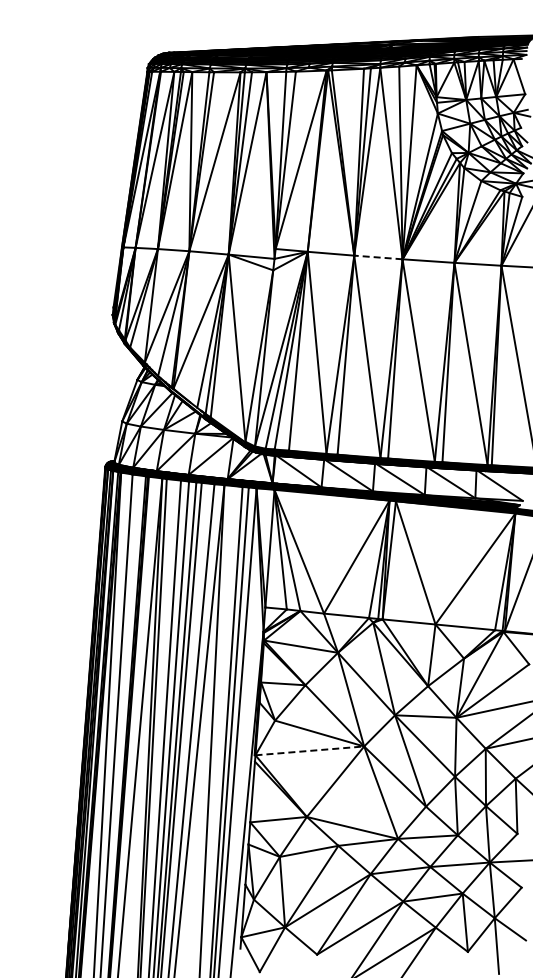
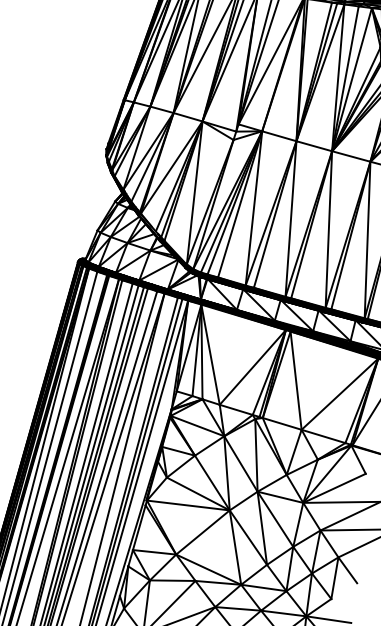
line: (377, 257) -> (313, 146), dashed -> solid
line: (309, 750) -> (188, 505), dashed -> solid

